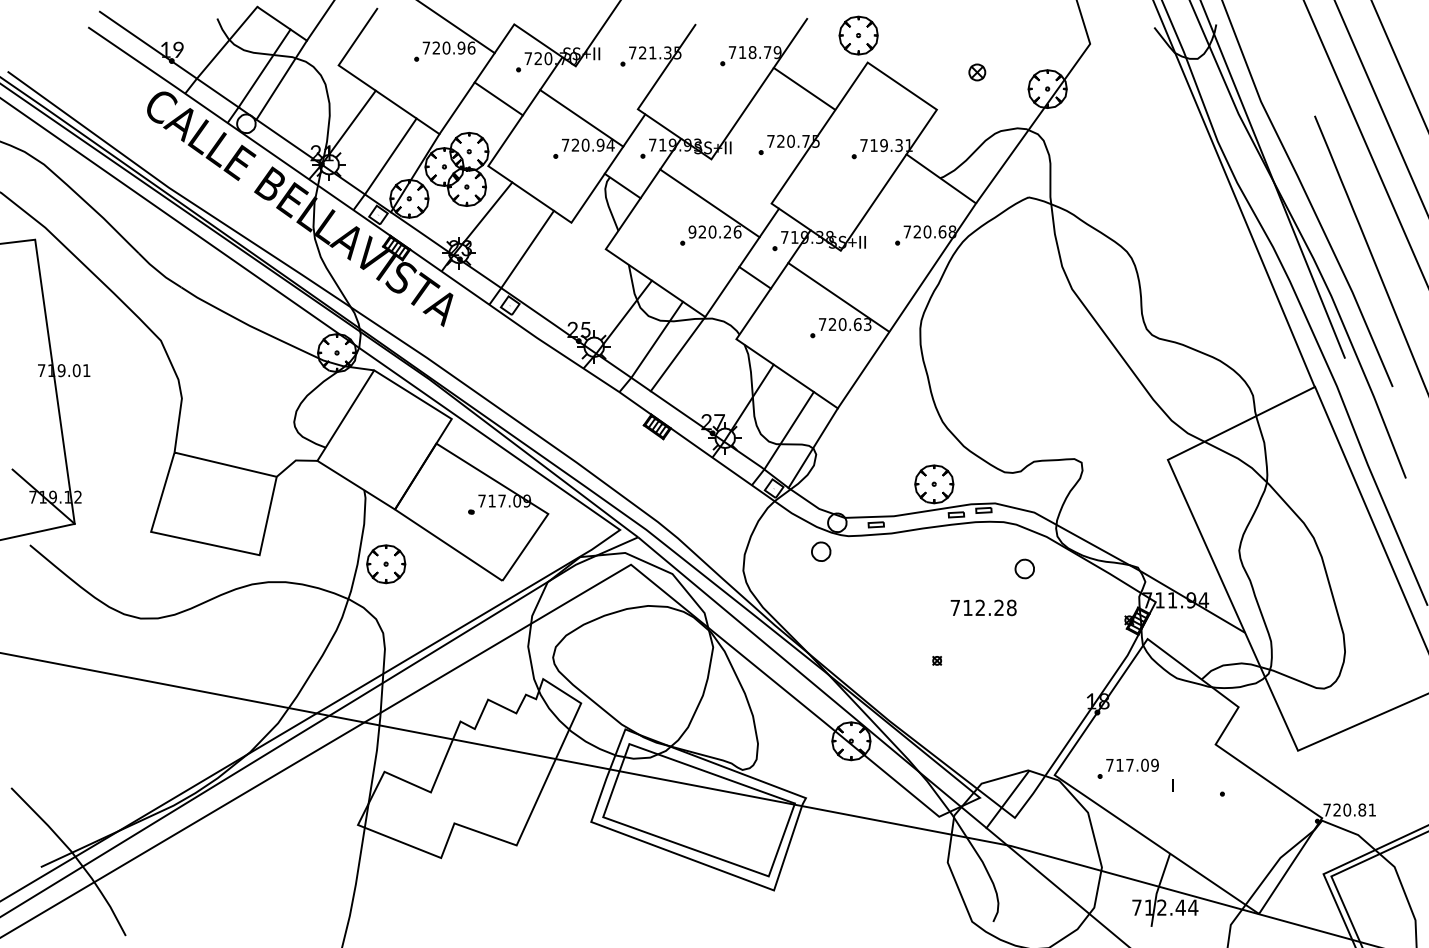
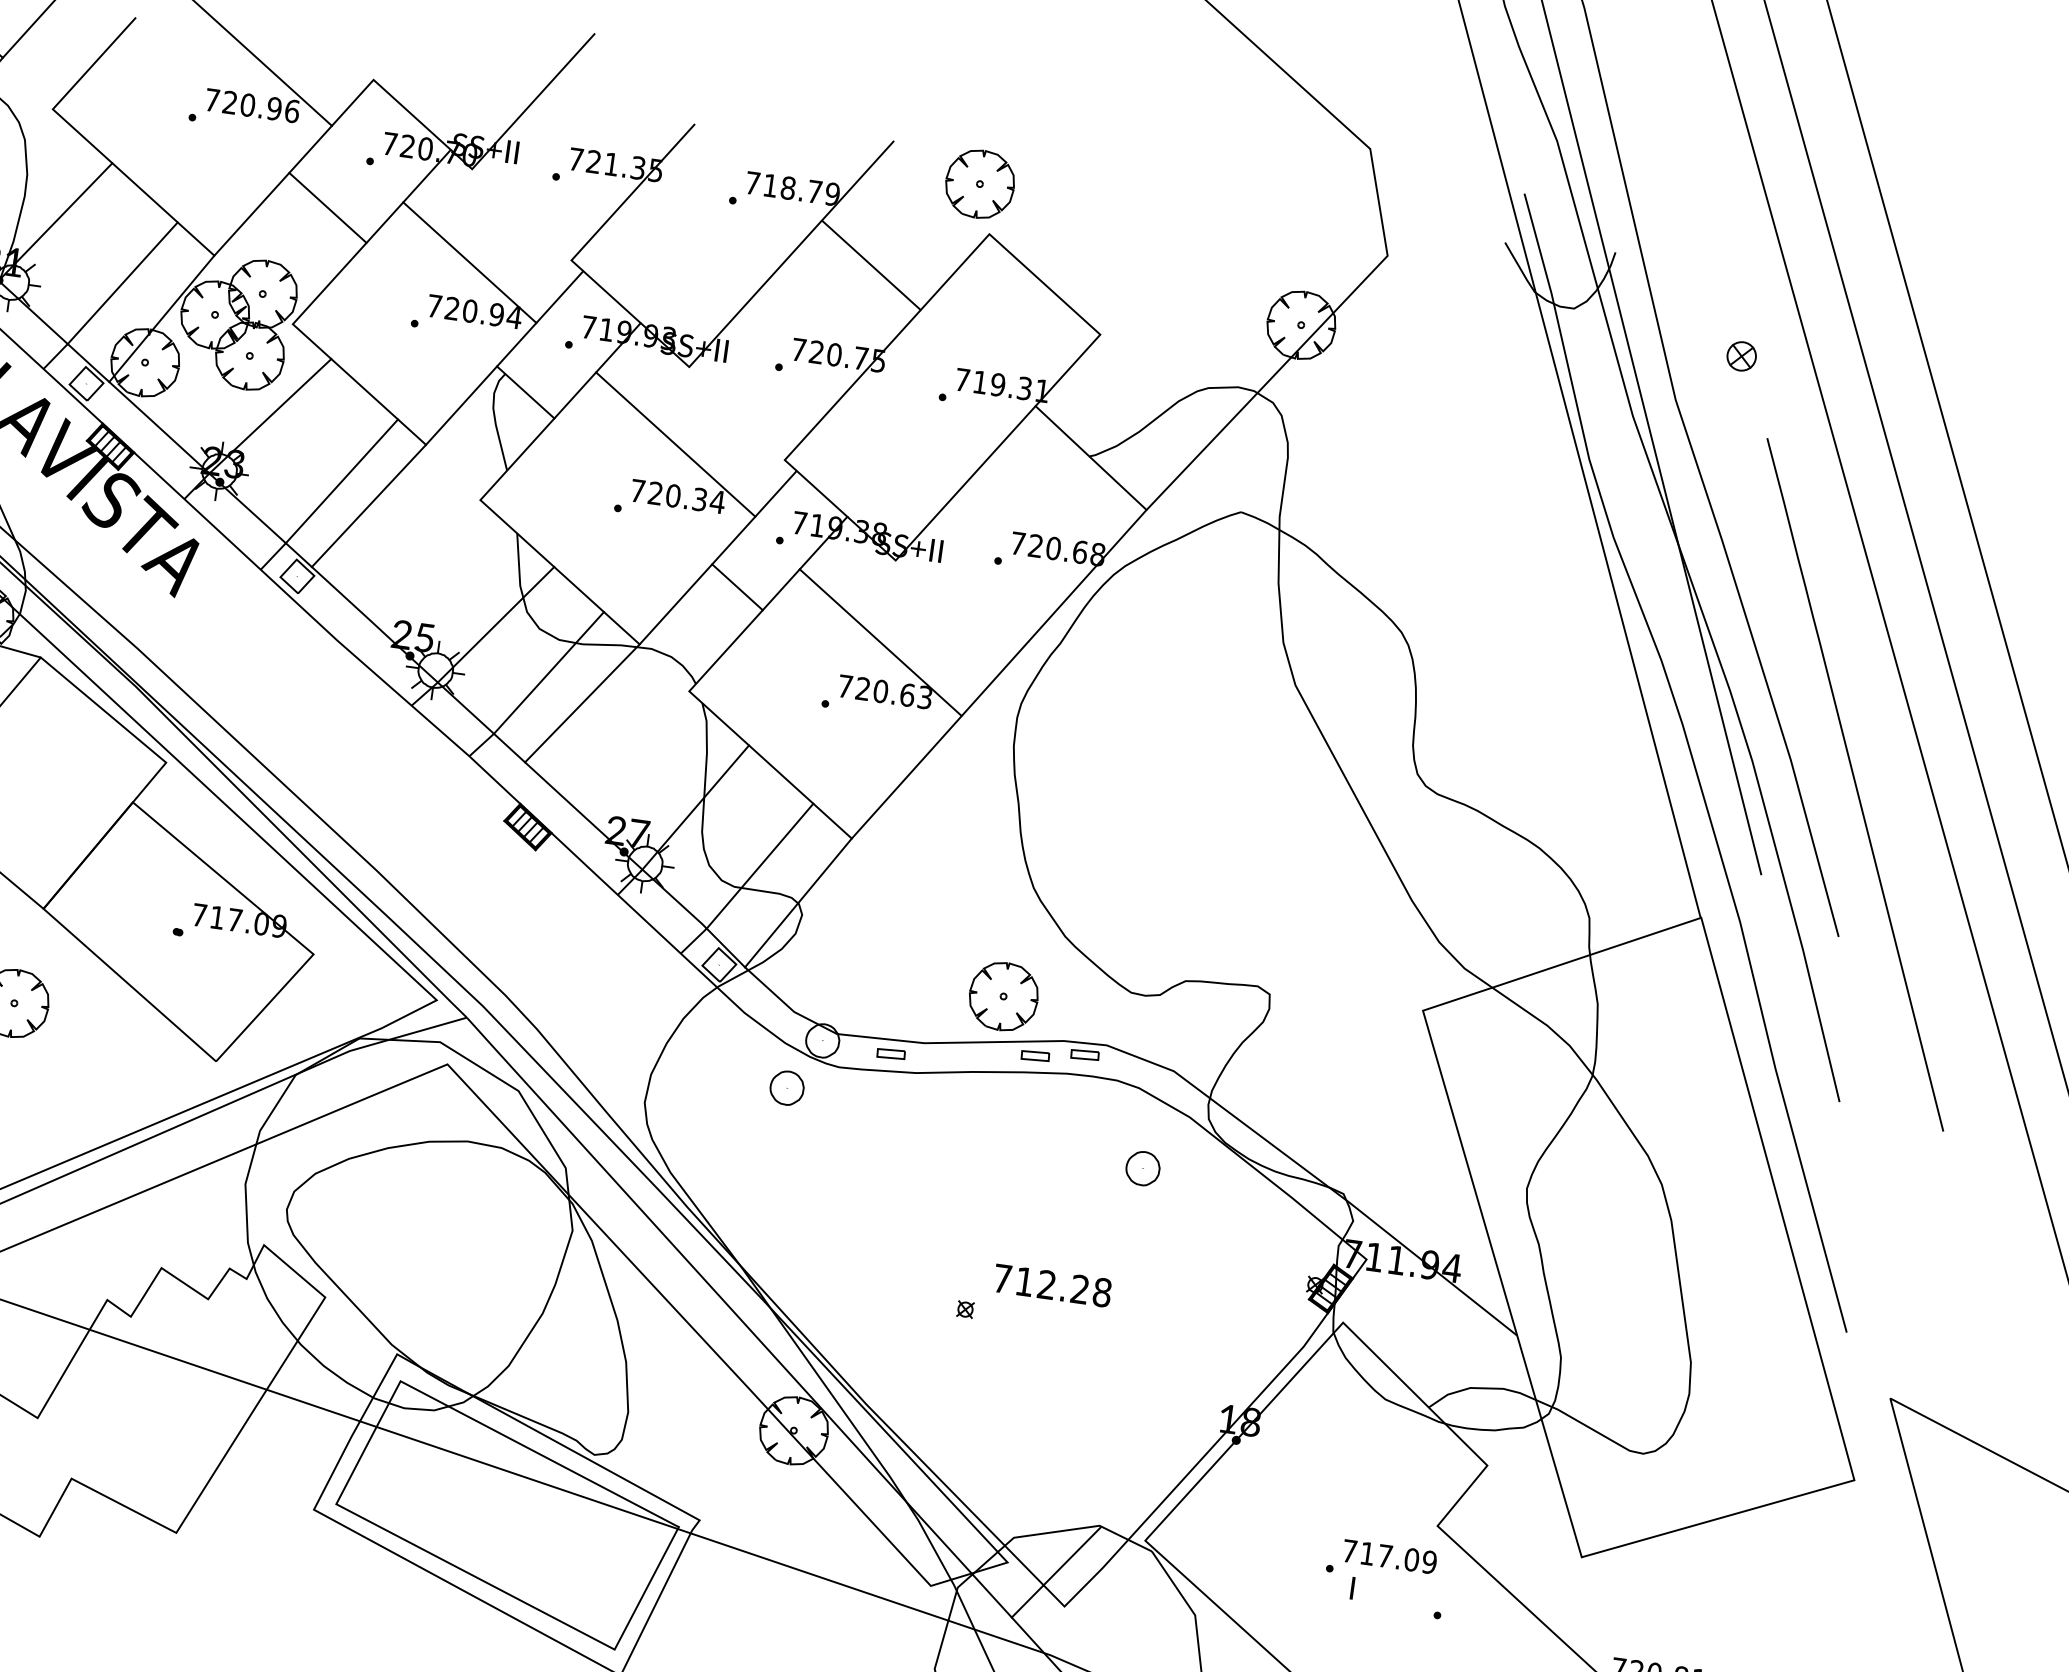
part: (977, 72) -> (1742, 356), moved
text: (714, 231) -> (676, 495), 920.26 -> 720.34
line: (544, 260) -> (369, 504), added
text: (983, 607) -> (1052, 1284), moved
part: (1127, 768) -> (1380, 1561), moved

